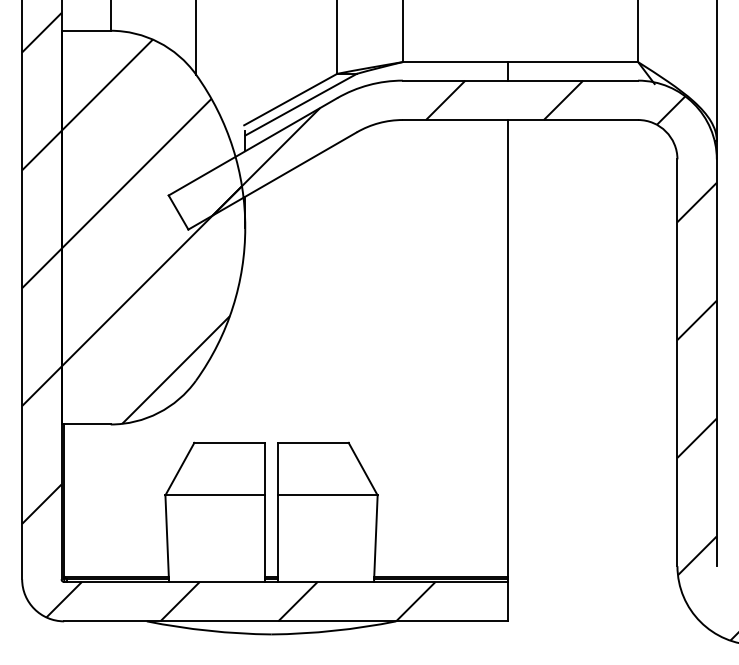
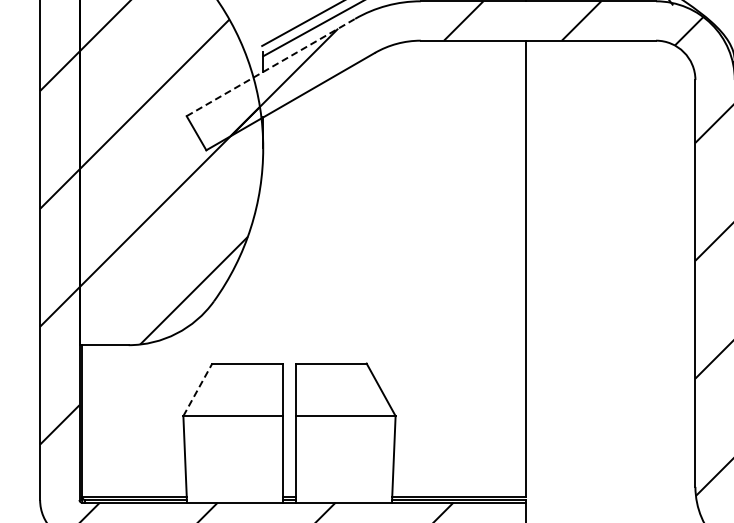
line: (253, 146) -> (271, 67), solid -> dashed
line: (179, 469) -> (197, 390), solid -> dashed

